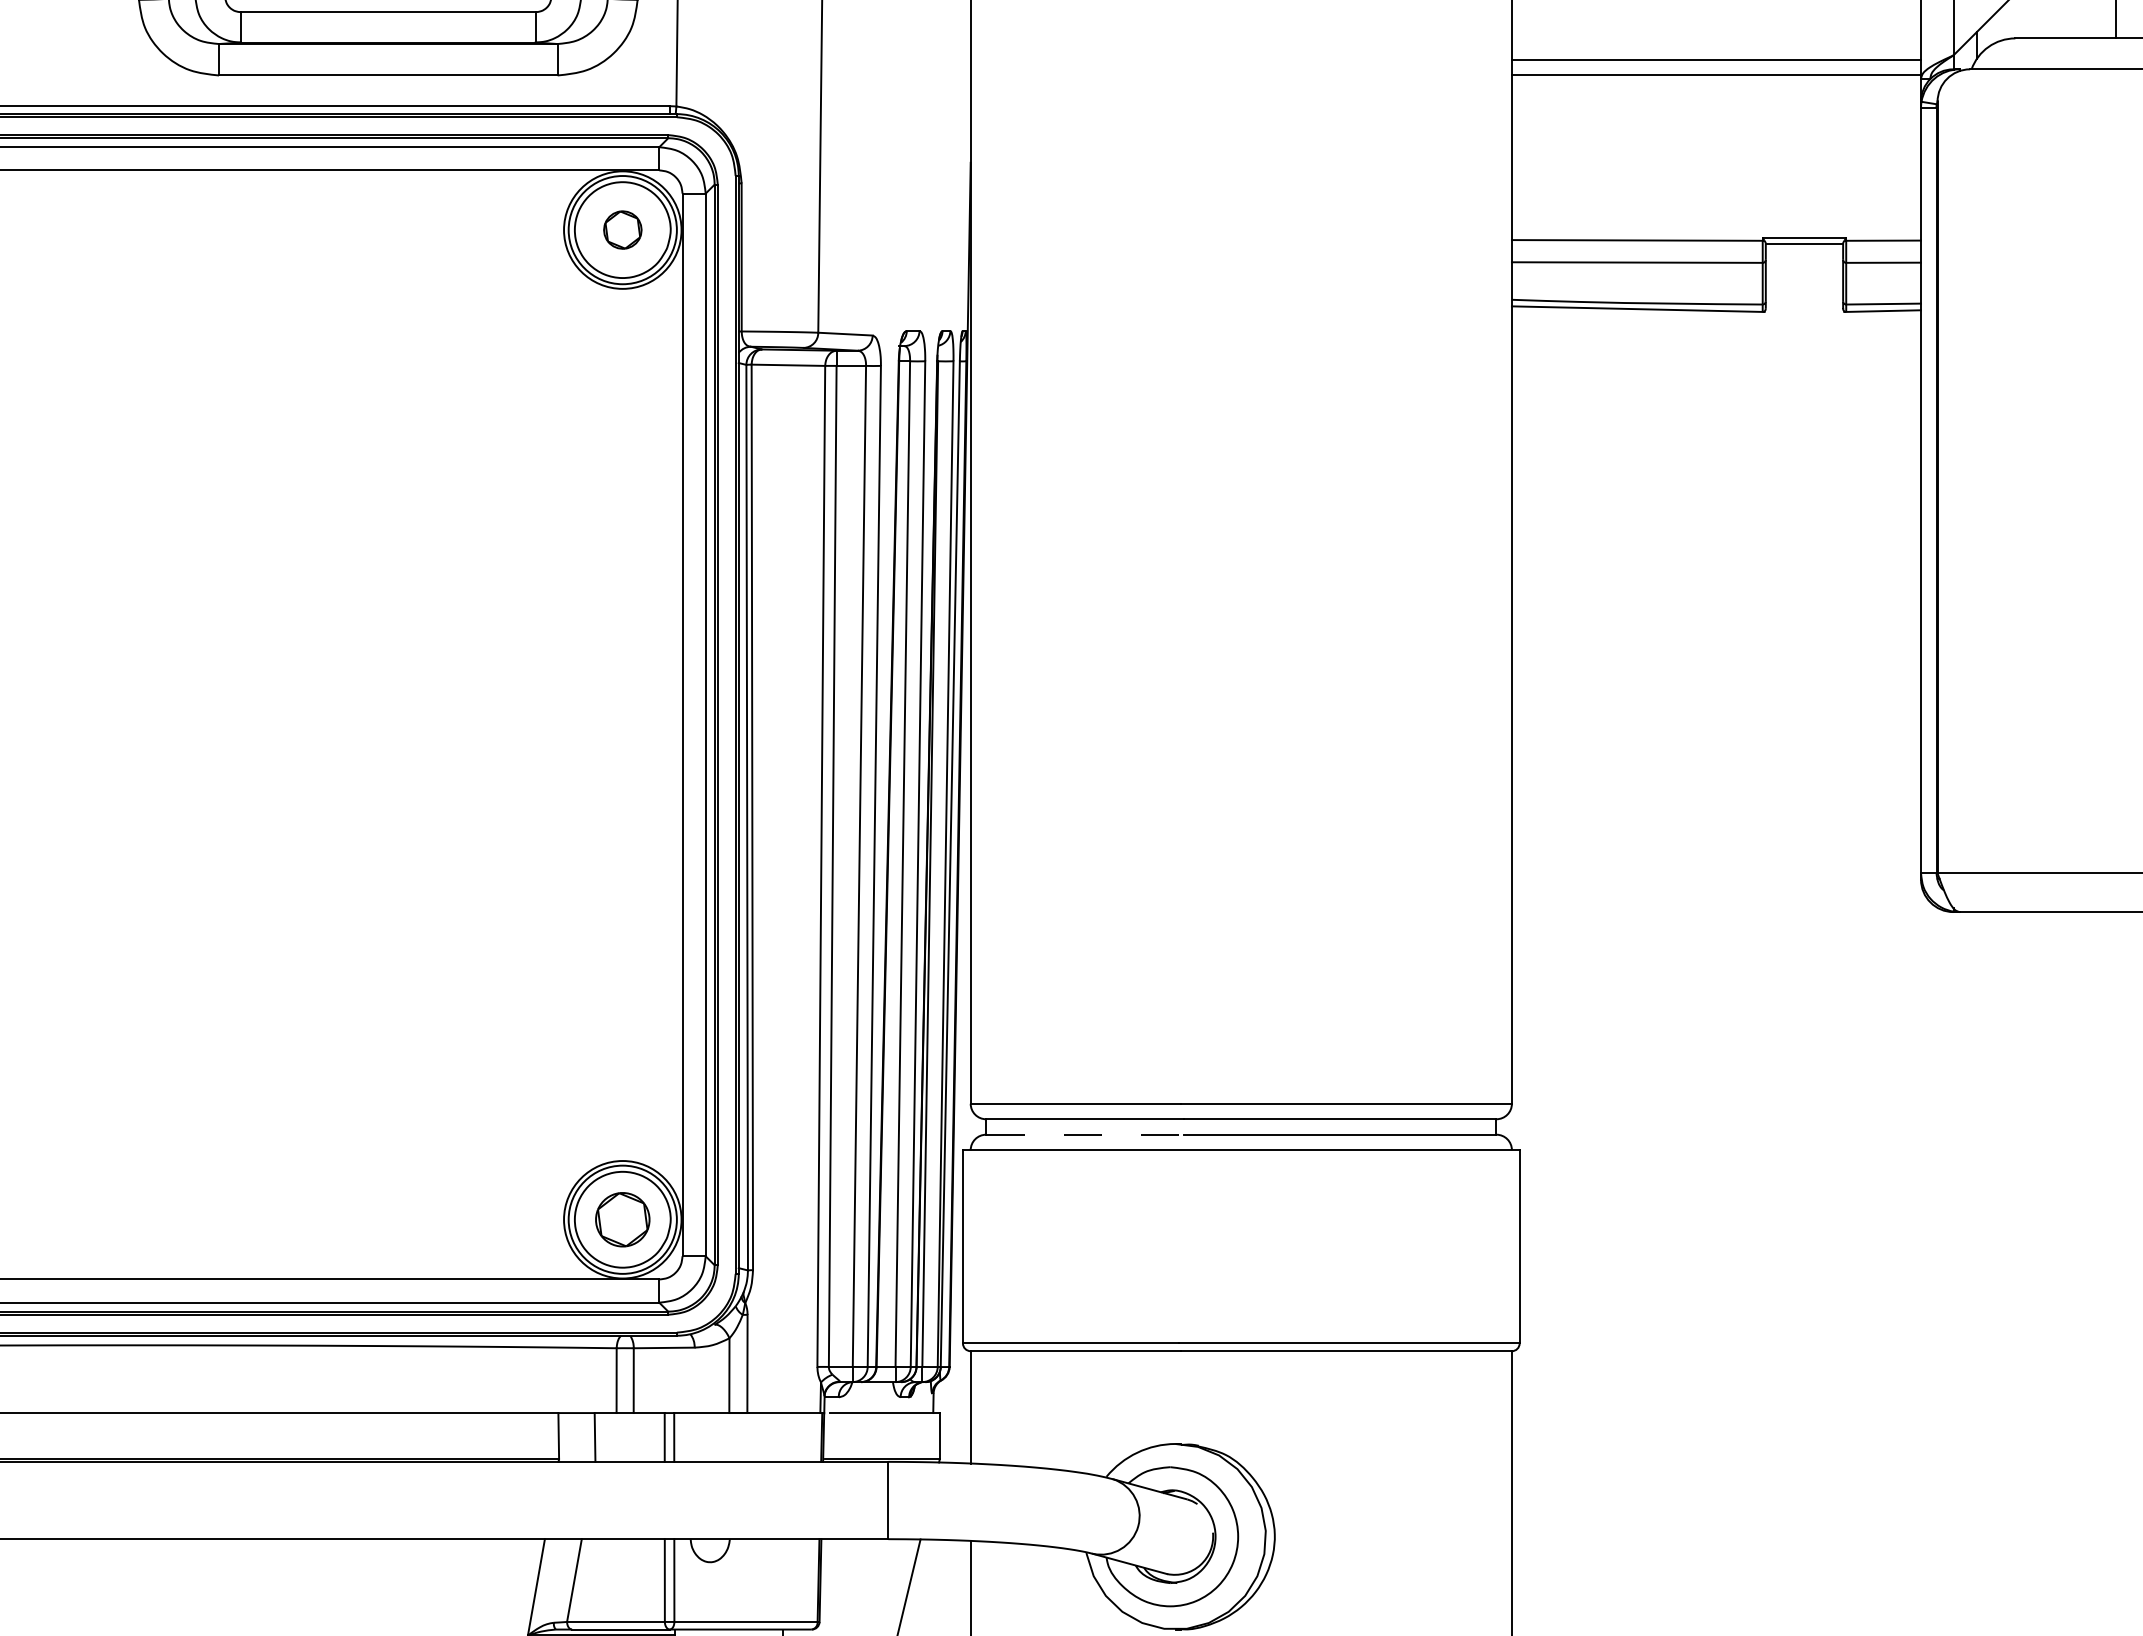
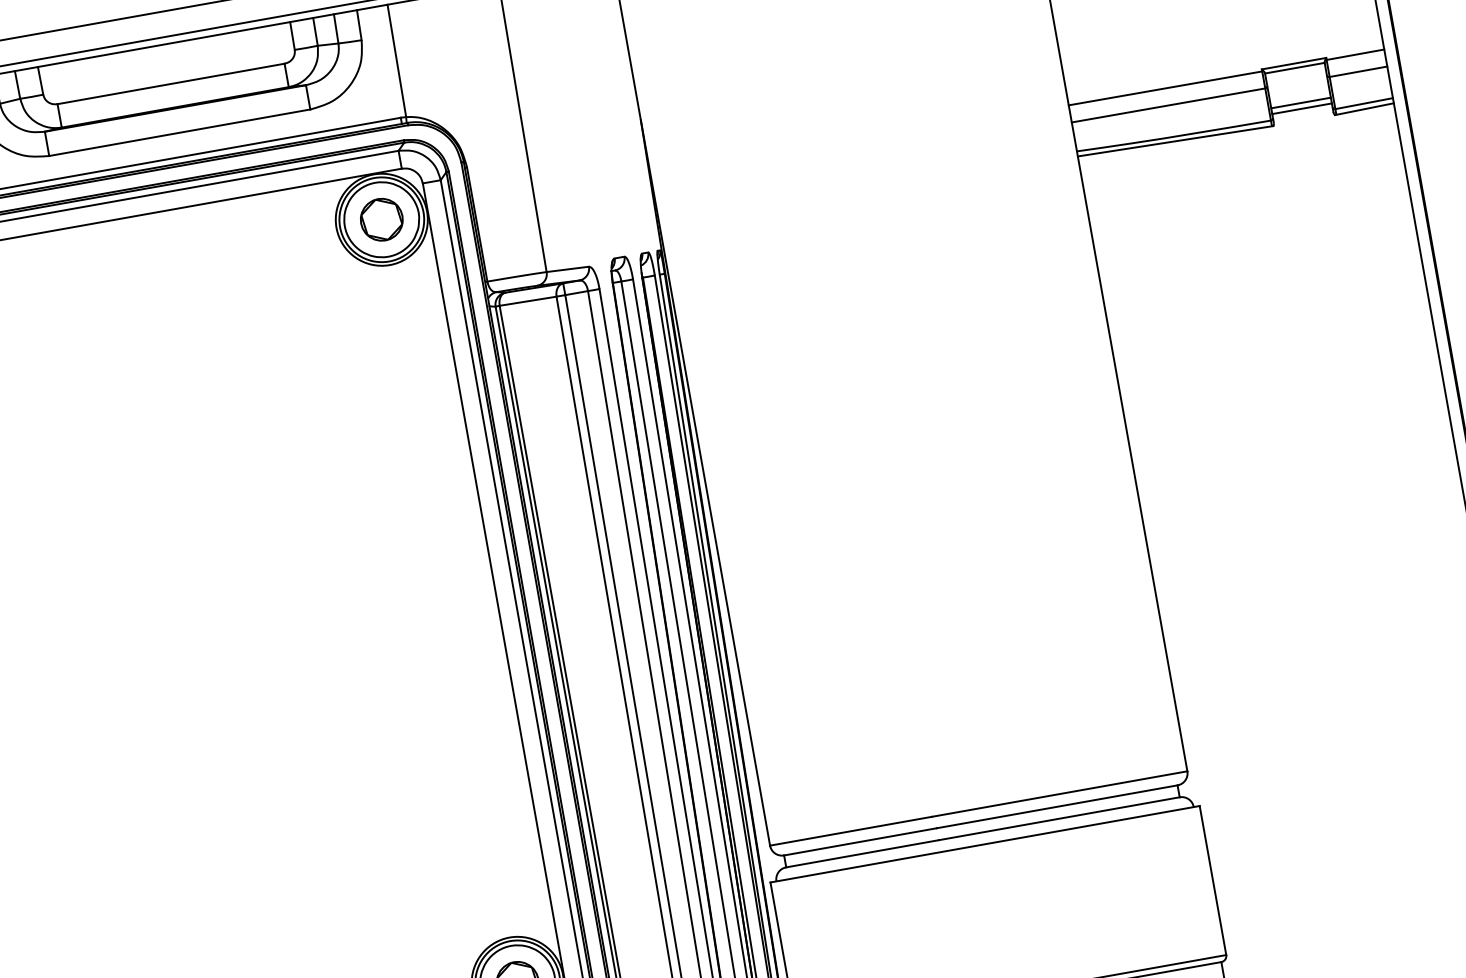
part: (622, 229) -> (381, 219), size x1.43
line: (1804, 289) -> (1301, 103), added
line: (1804, 296) -> (1302, 108), added
line: (1085, 1134) -> (862, 853), dashed -> solid

